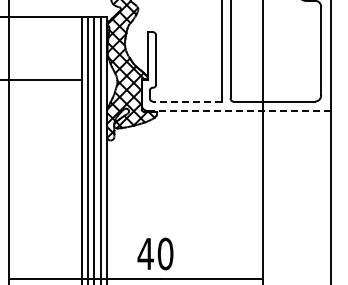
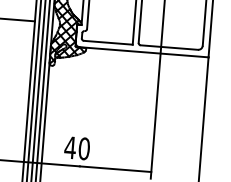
line: (187, 101) -> (108, 42), dashed -> solid
line: (239, 111) -> (144, 52), dashed -> solid

